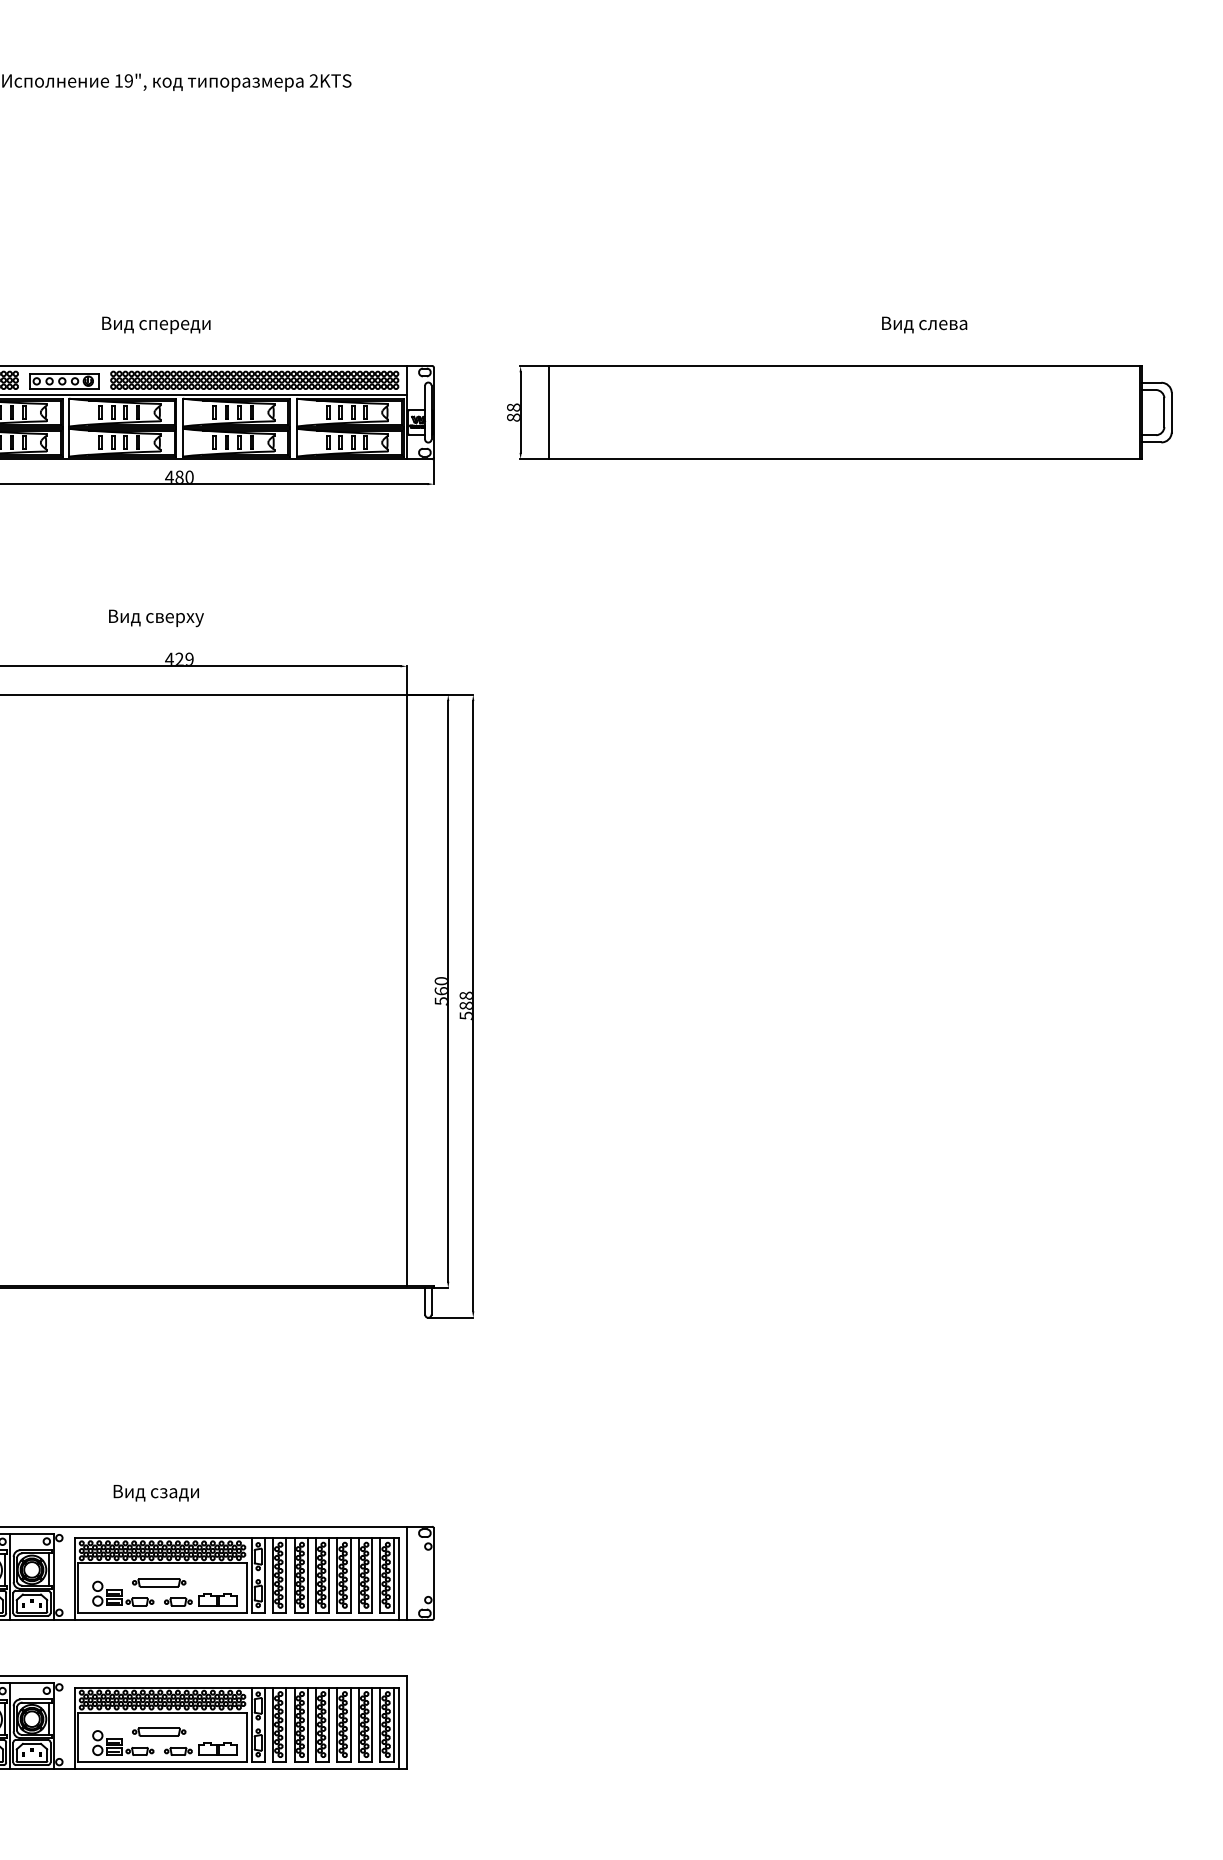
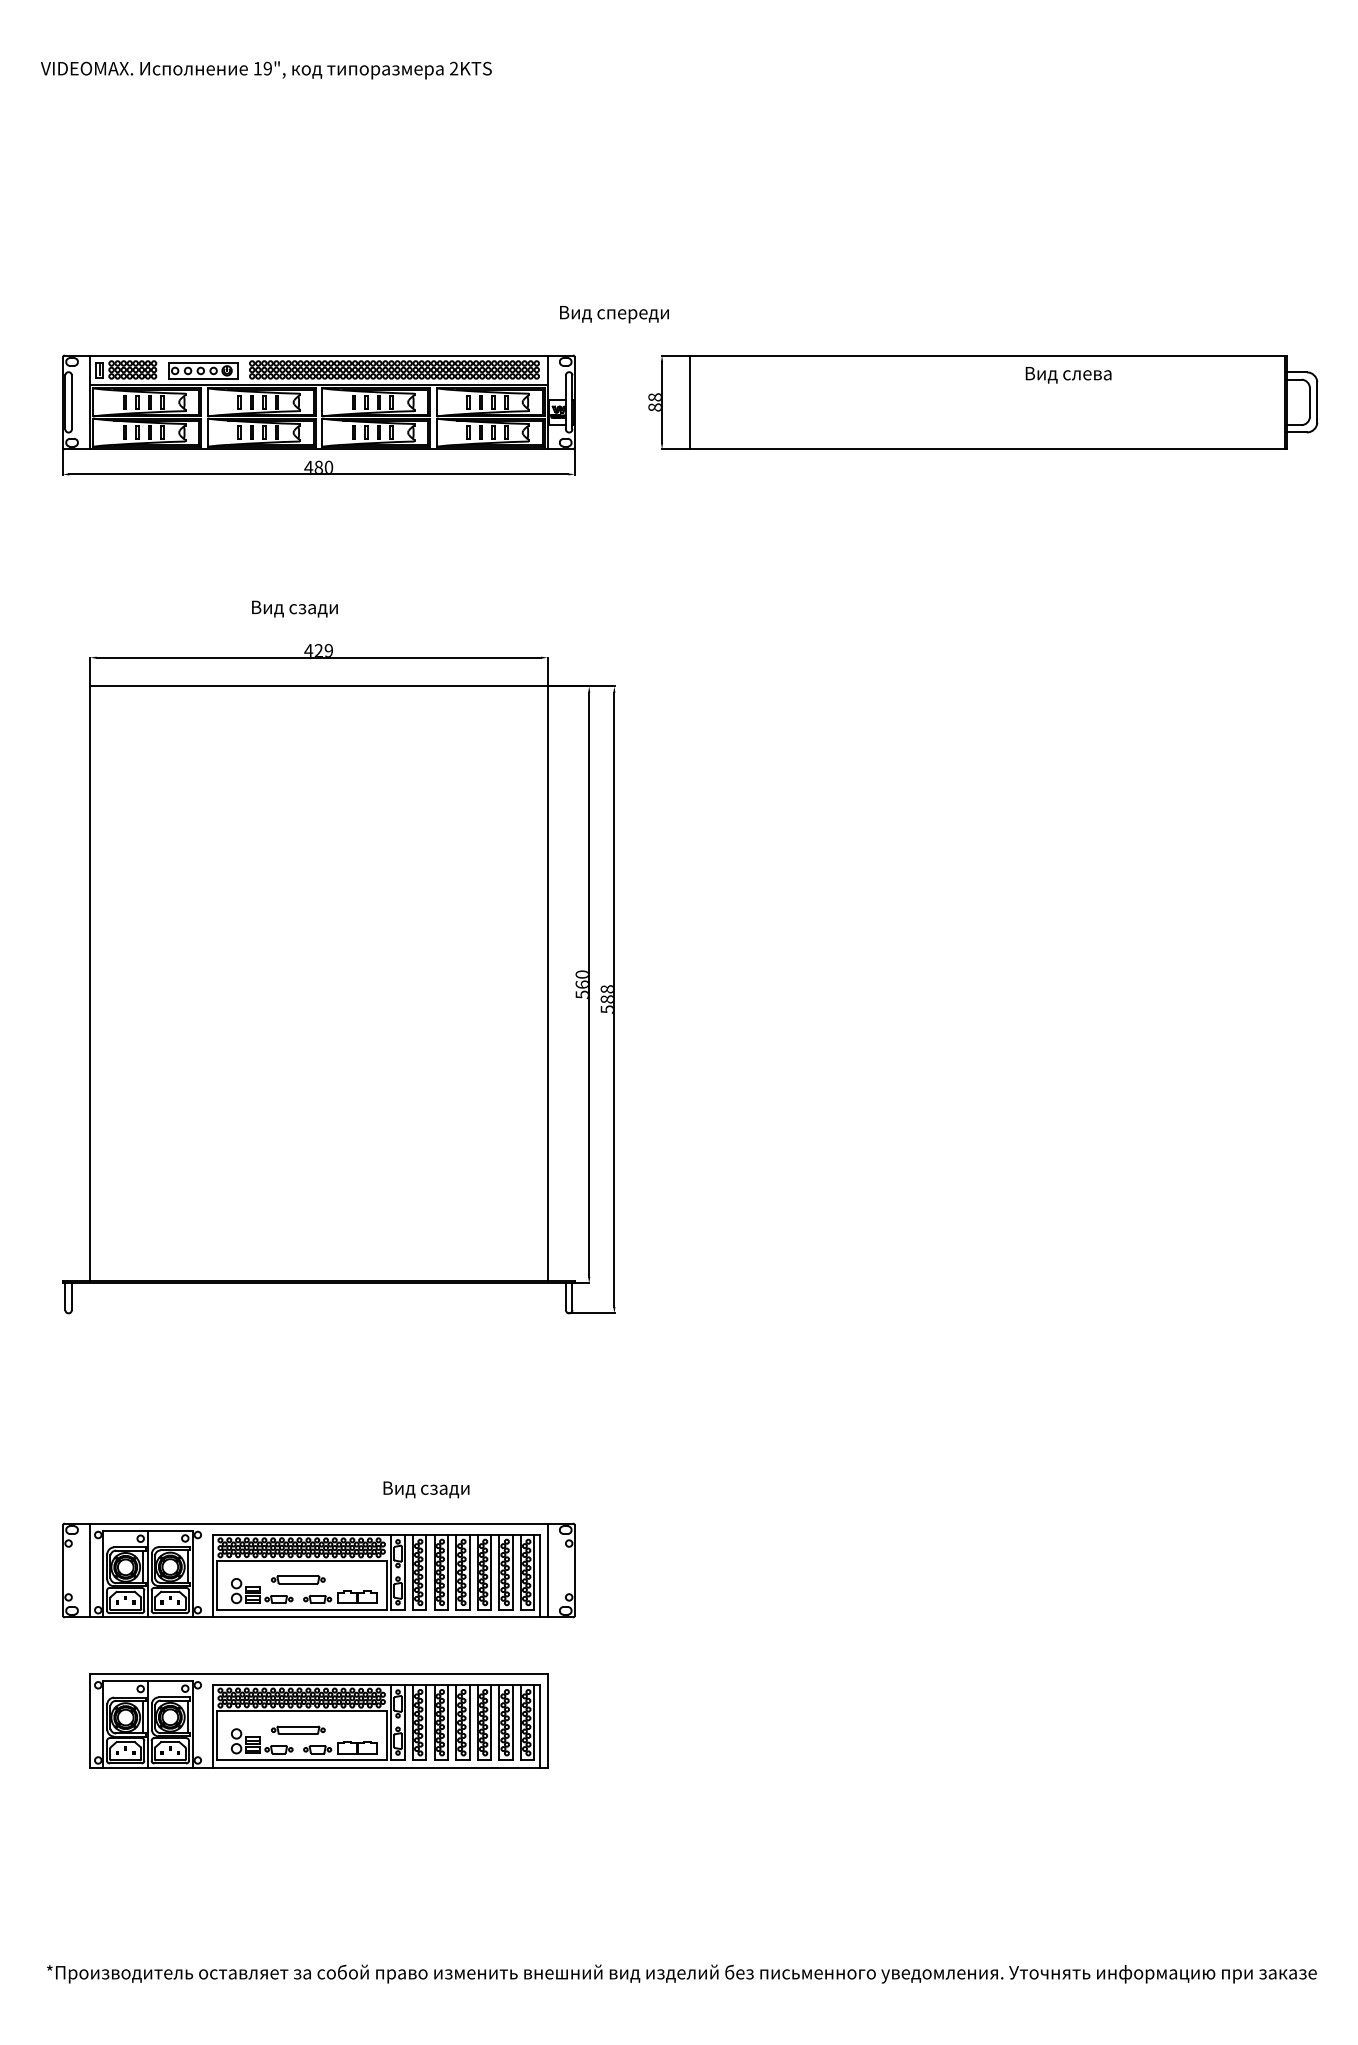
text: (156, 325) -> (614, 314), moved
text: (924, 325) -> (1068, 375), moved
text: (156, 618) -> (295, 609), Вид сверху -> Вид сзади
text: (156, 1492) -> (426, 1489), moved

